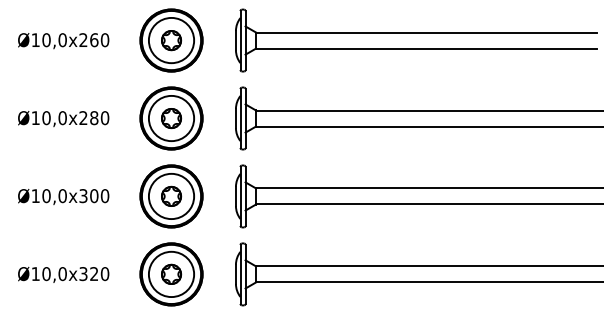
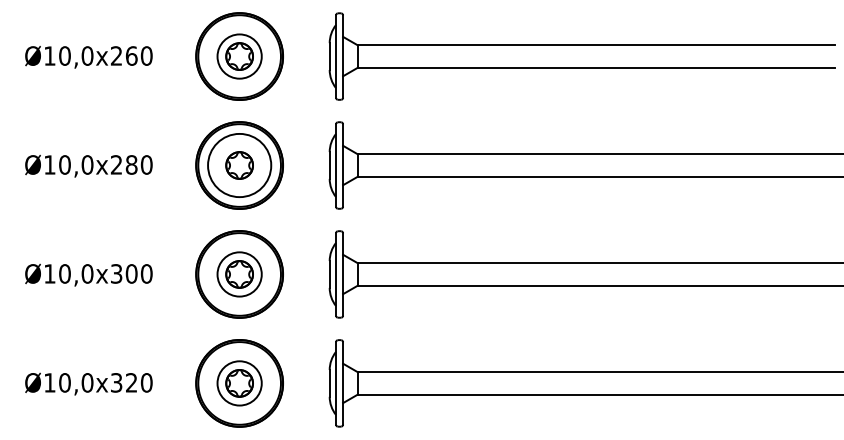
circle: (171, 40) -> (239, 56), size x0.7
circle: (171, 196) -> (239, 274), size x0.7
circle: (171, 274) -> (239, 383), size x0.7

